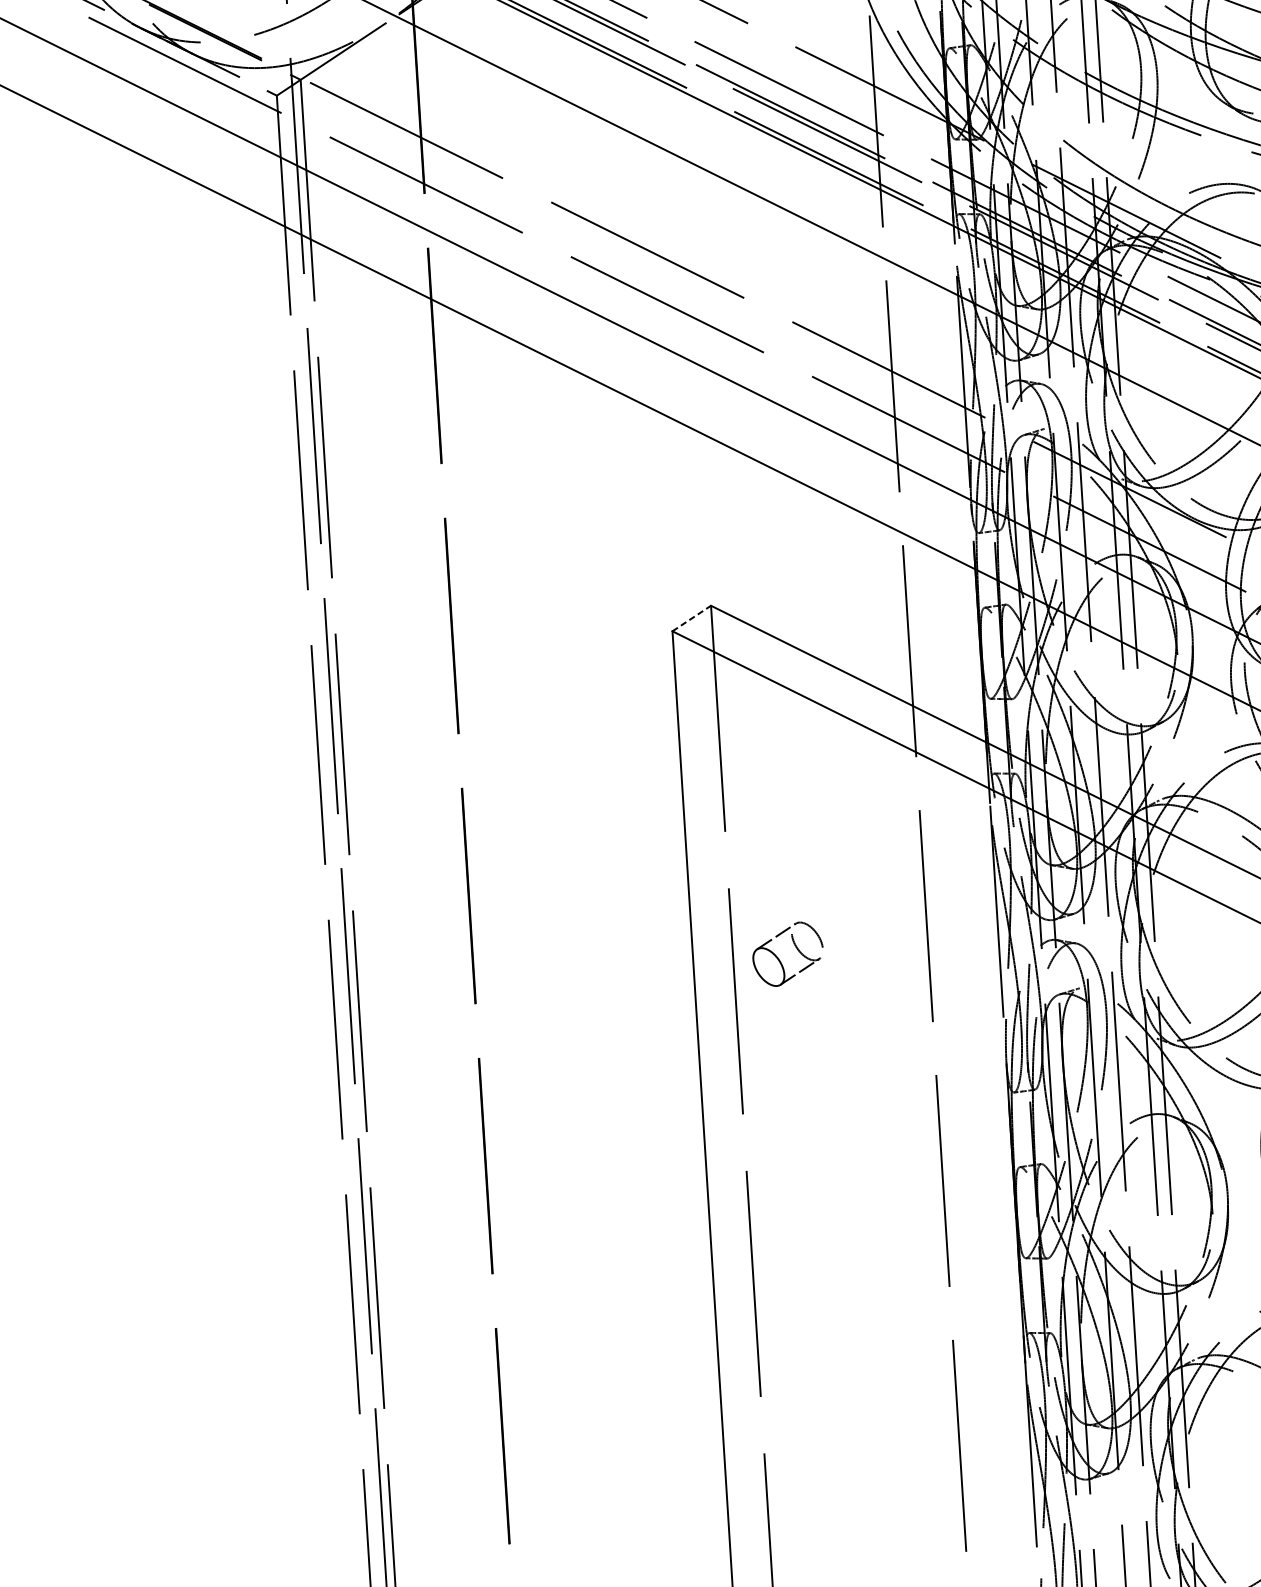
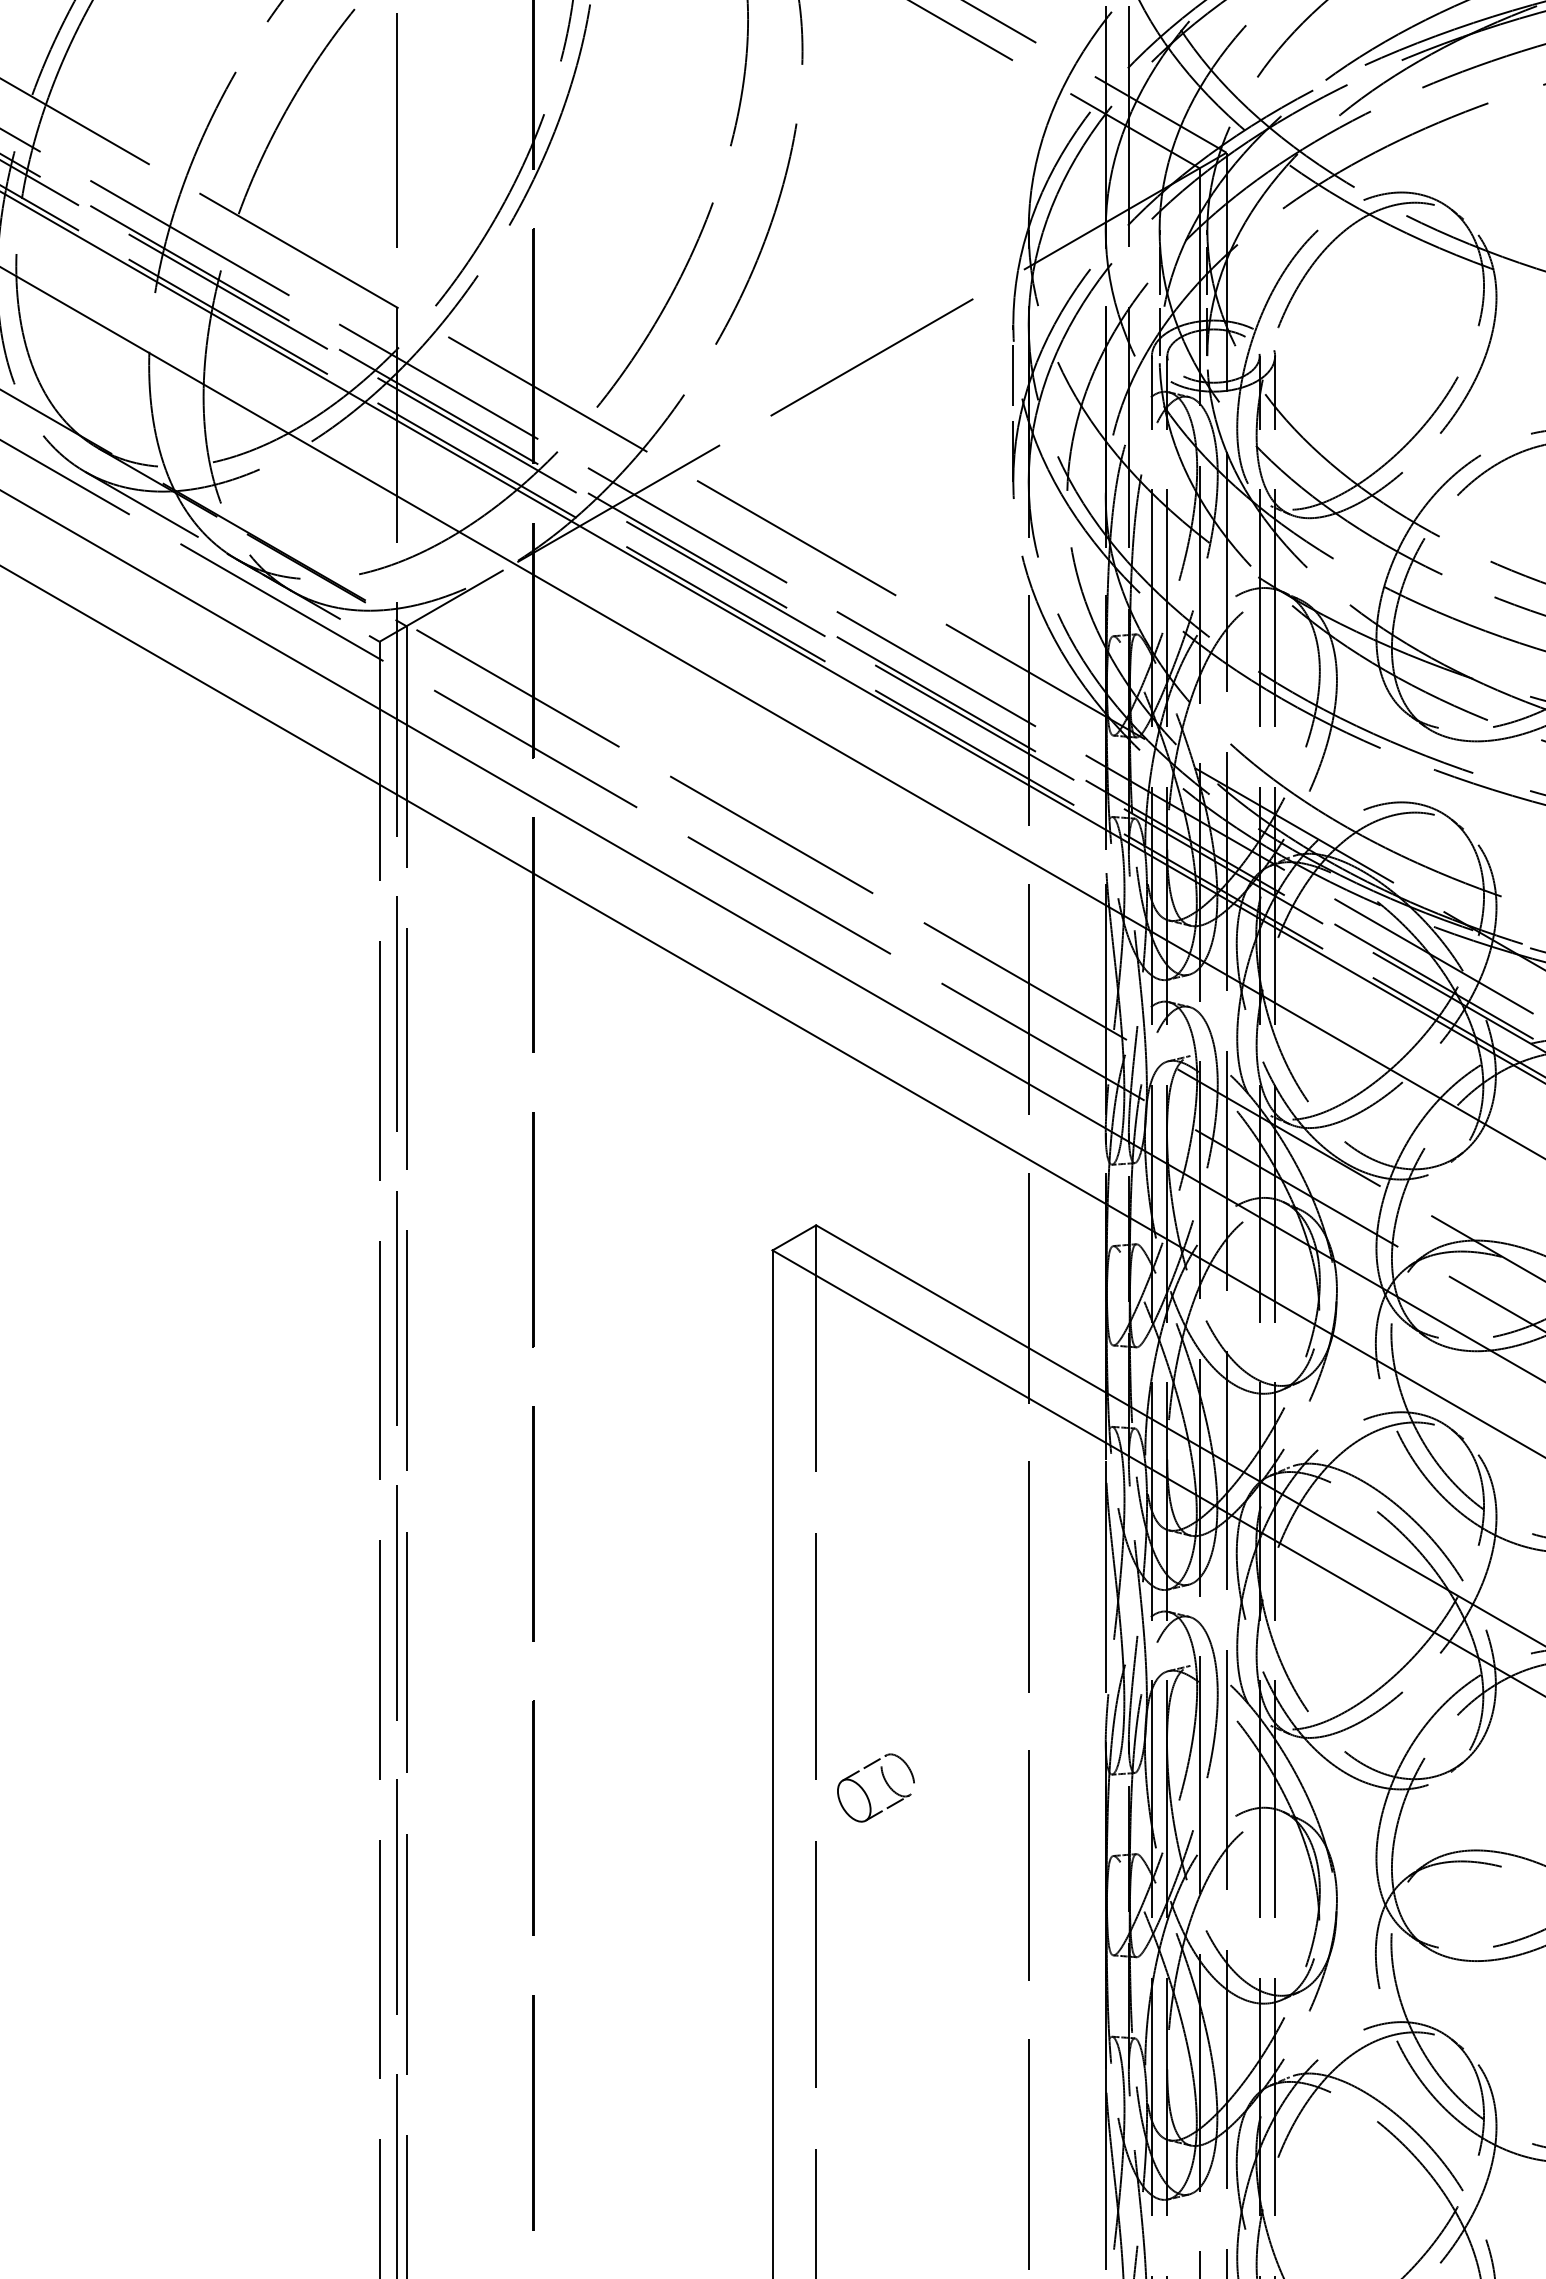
line: (691, 618) -> (794, 1237), dashed -> solid
part: (779, 958) -> (866, 1792), moved

